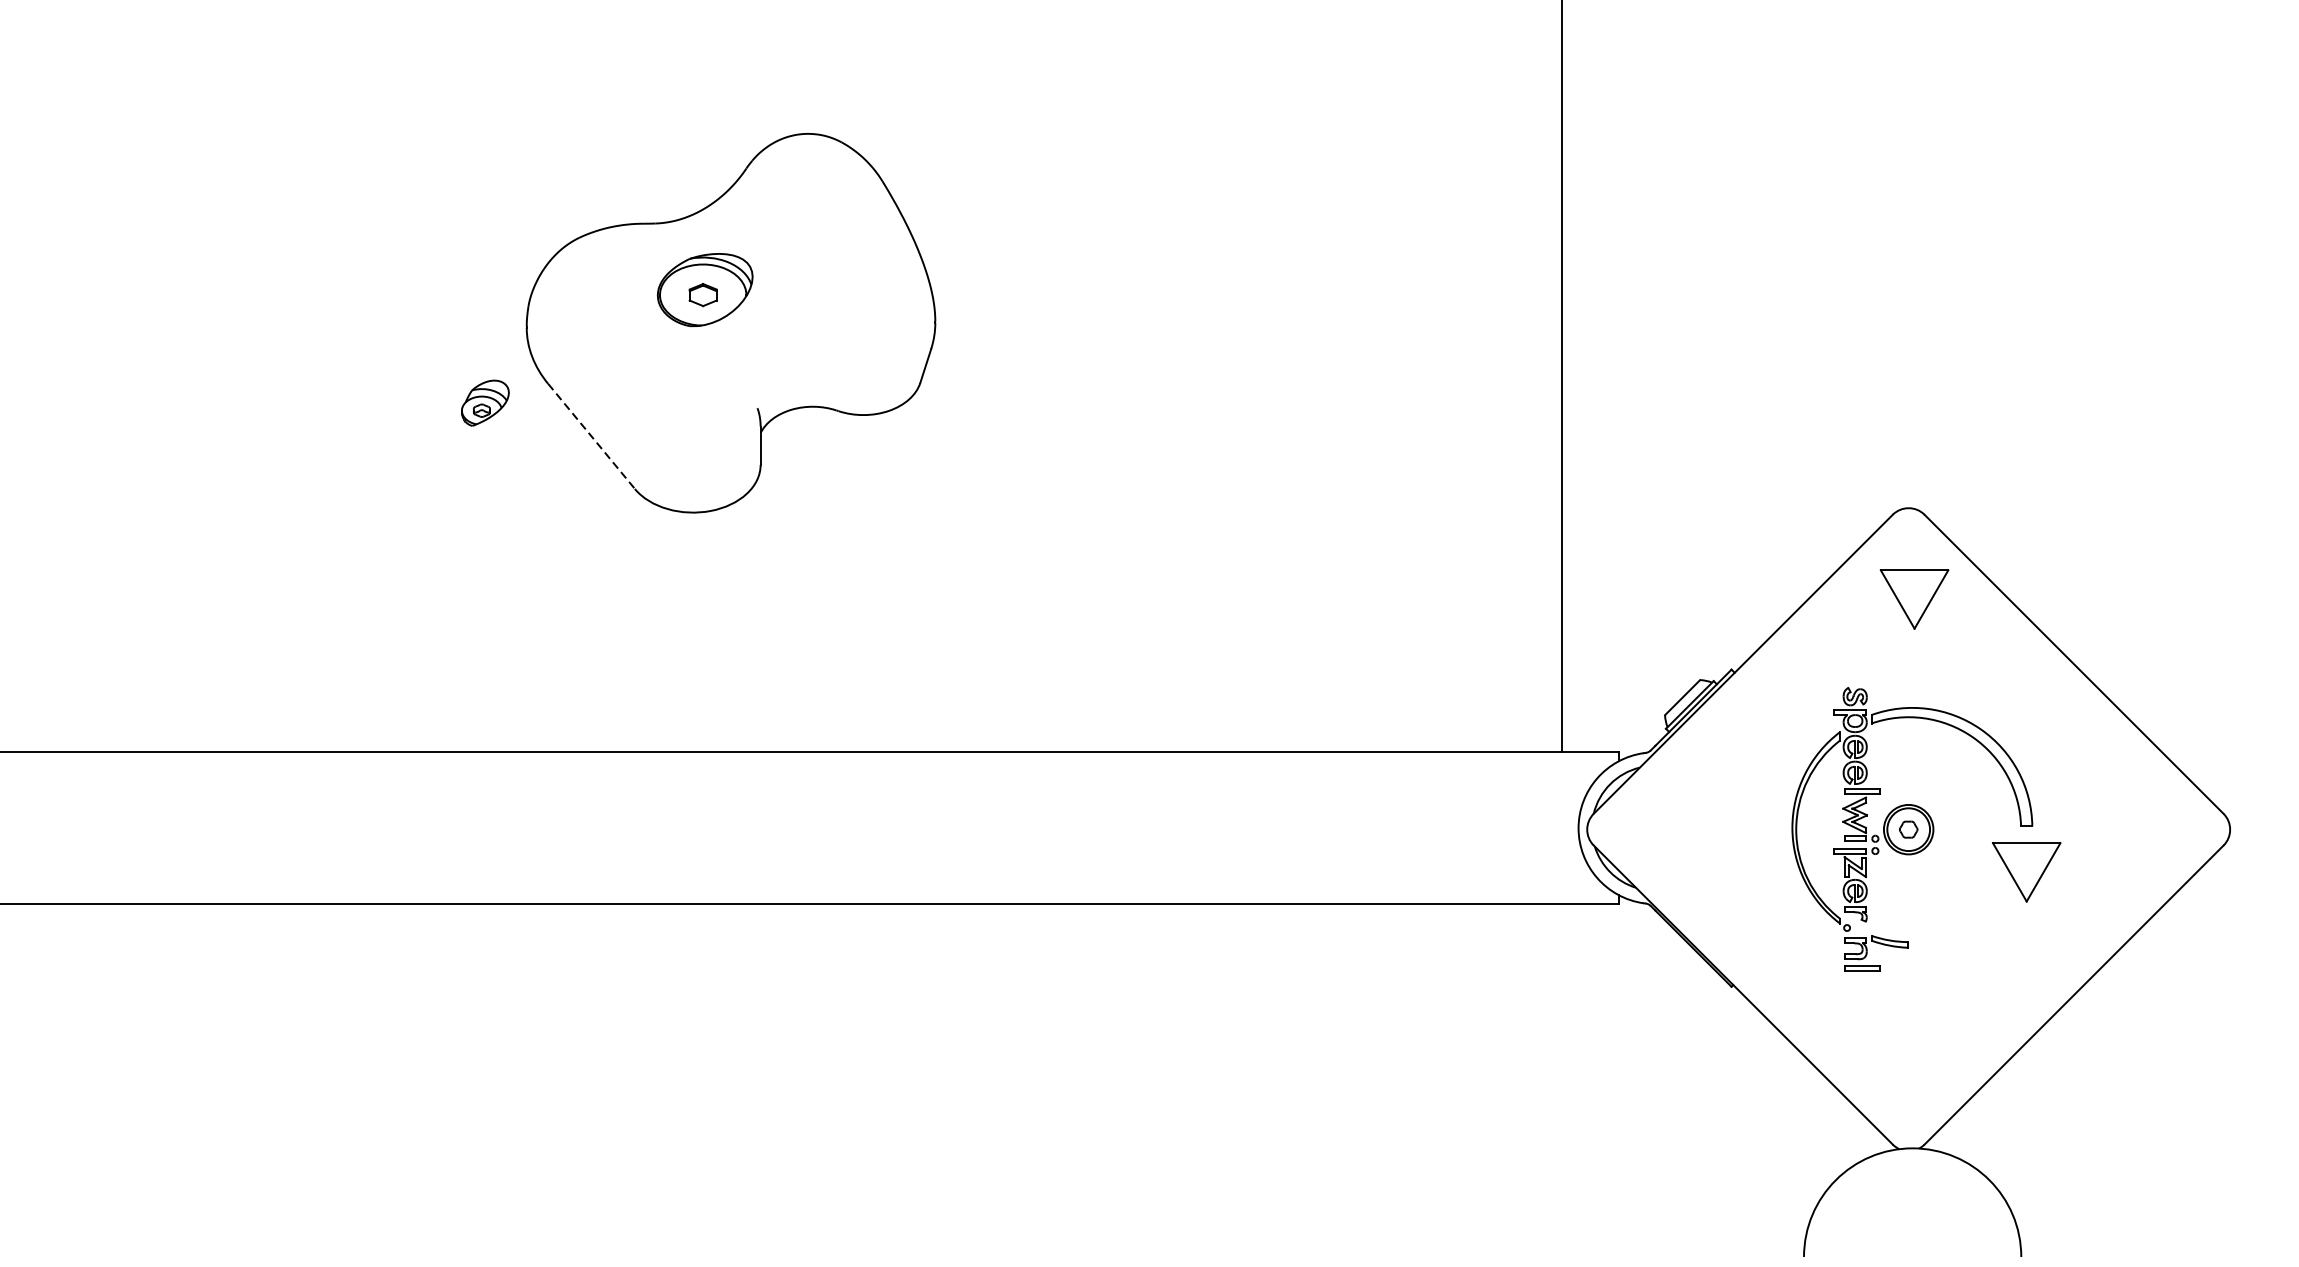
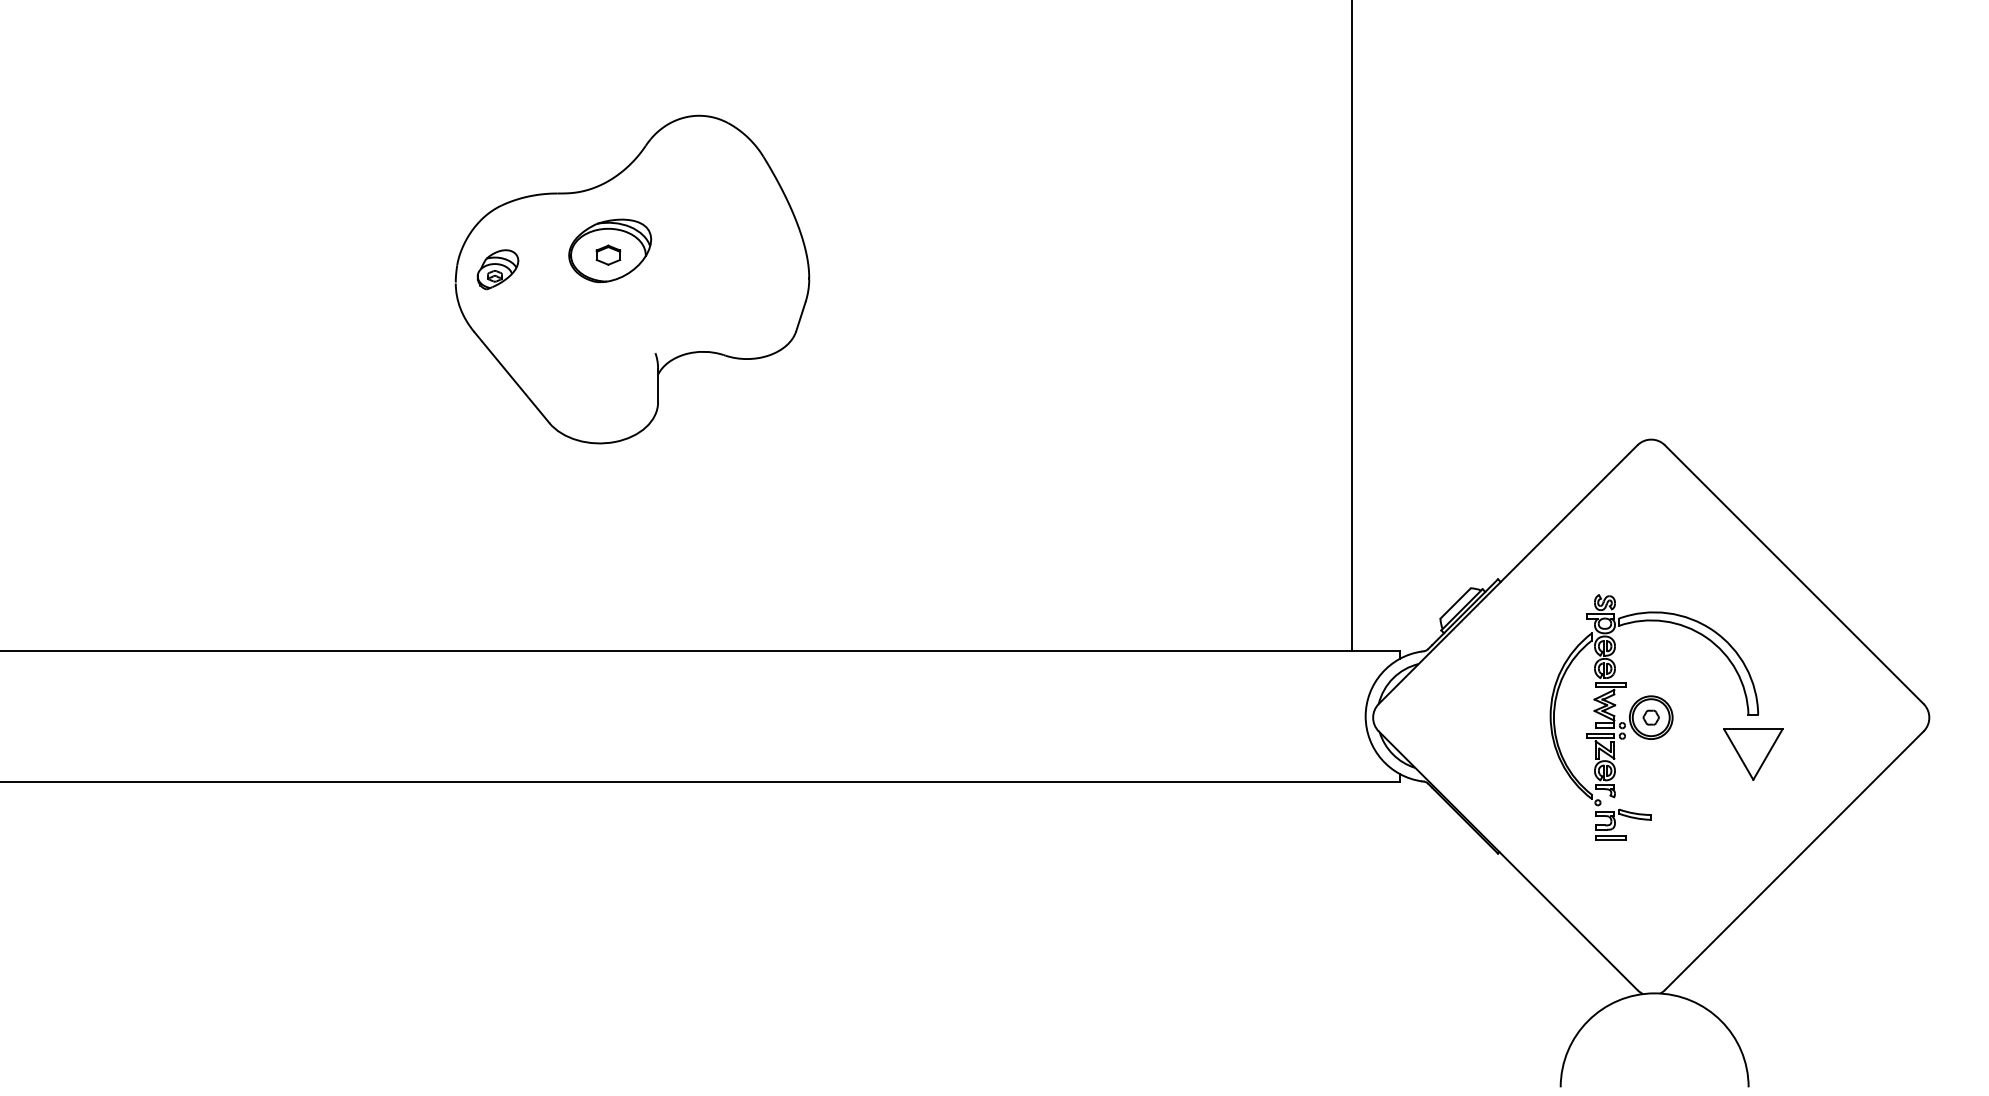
part: (484, 402) -> (497, 269), moved
line: (591, 436) -> (511, 377), dashed -> solid
part: (1914, 599) -> (1656, 518), removed

